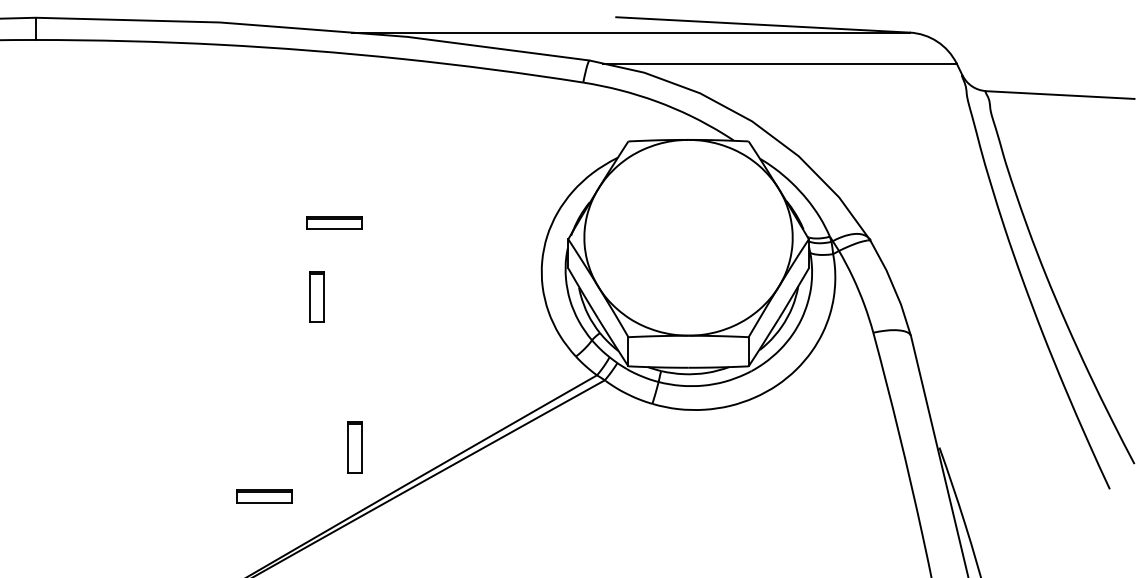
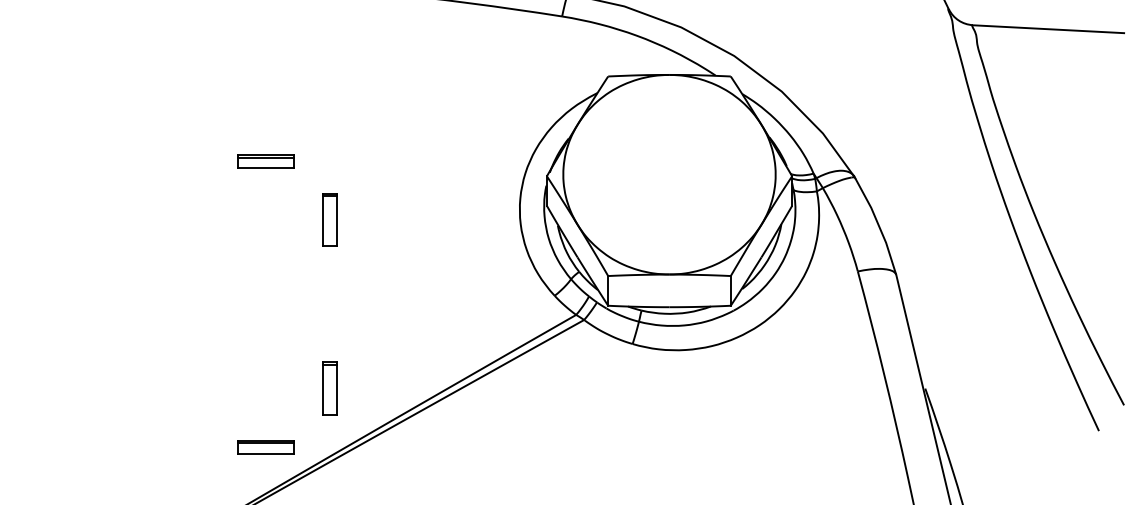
part: (334, 222) -> (265, 161), moved
part: (316, 296) -> (328, 219), moved
part: (264, 496) -> (265, 447), moved

